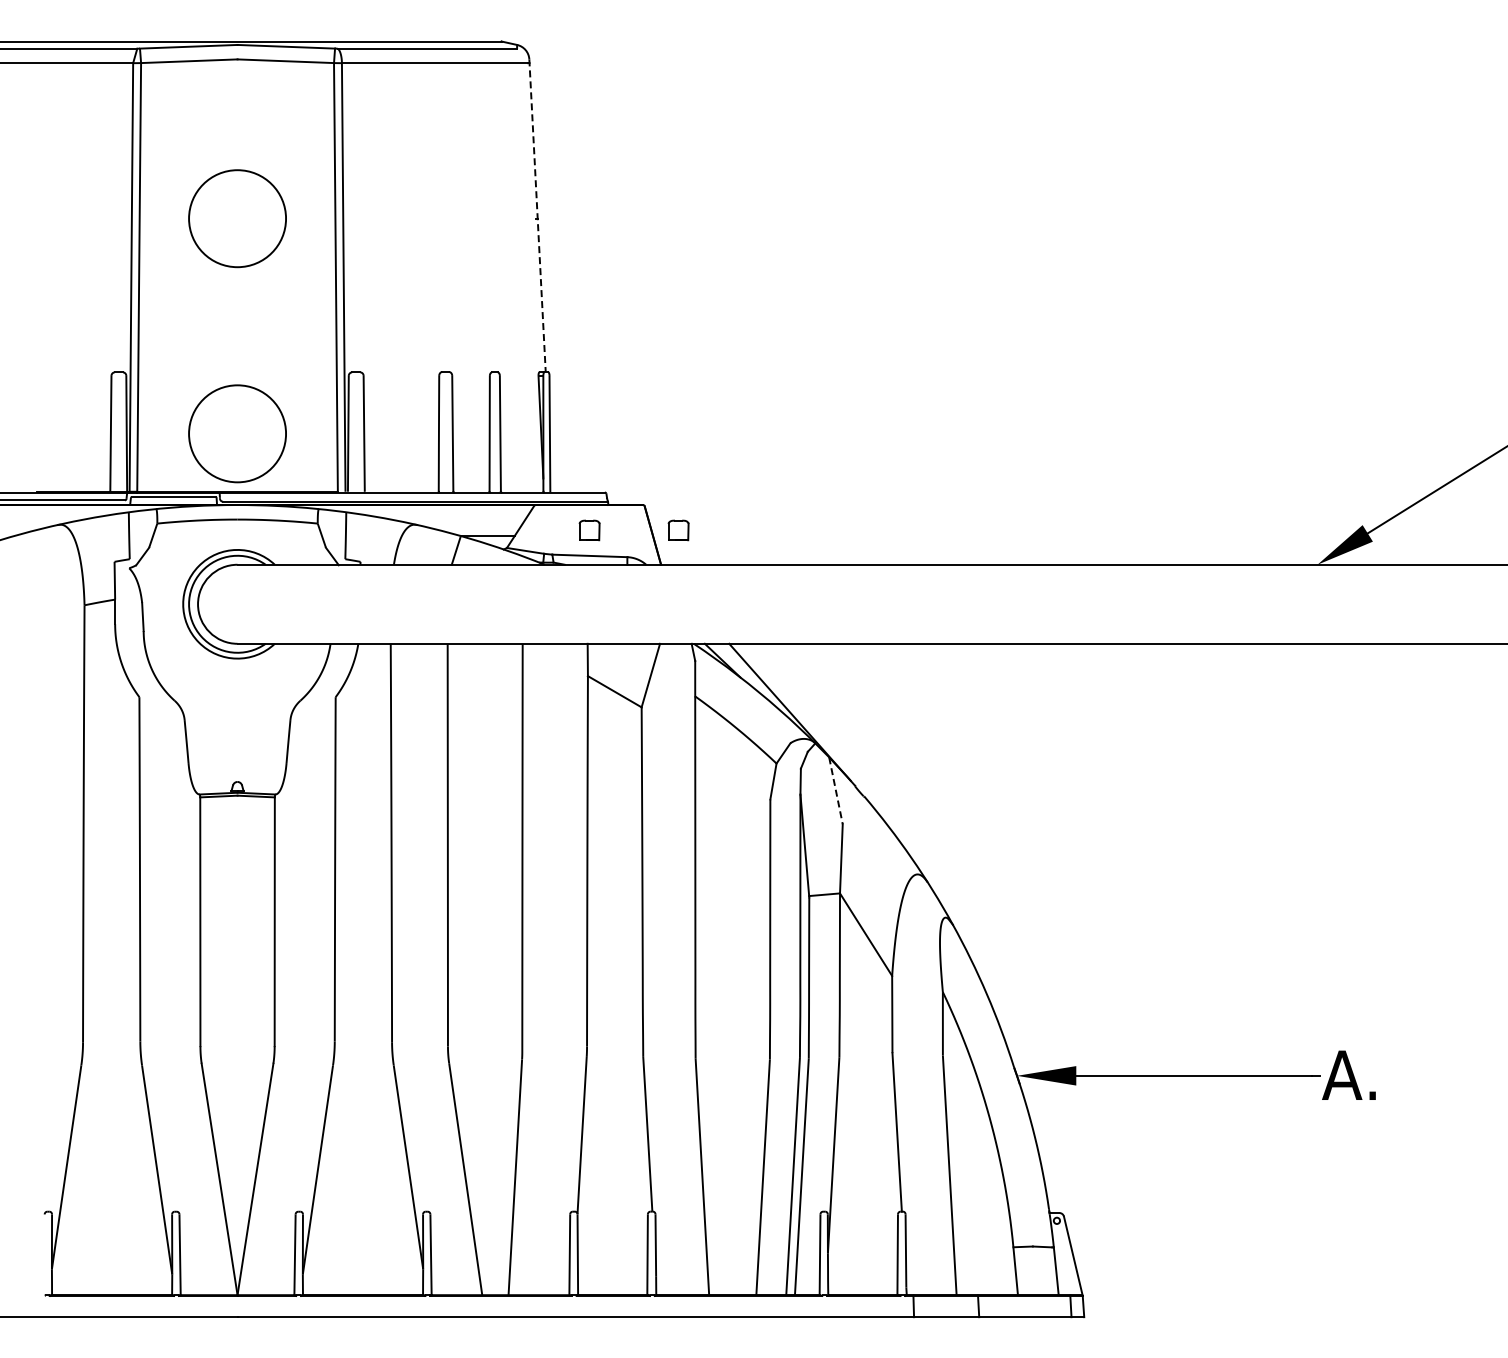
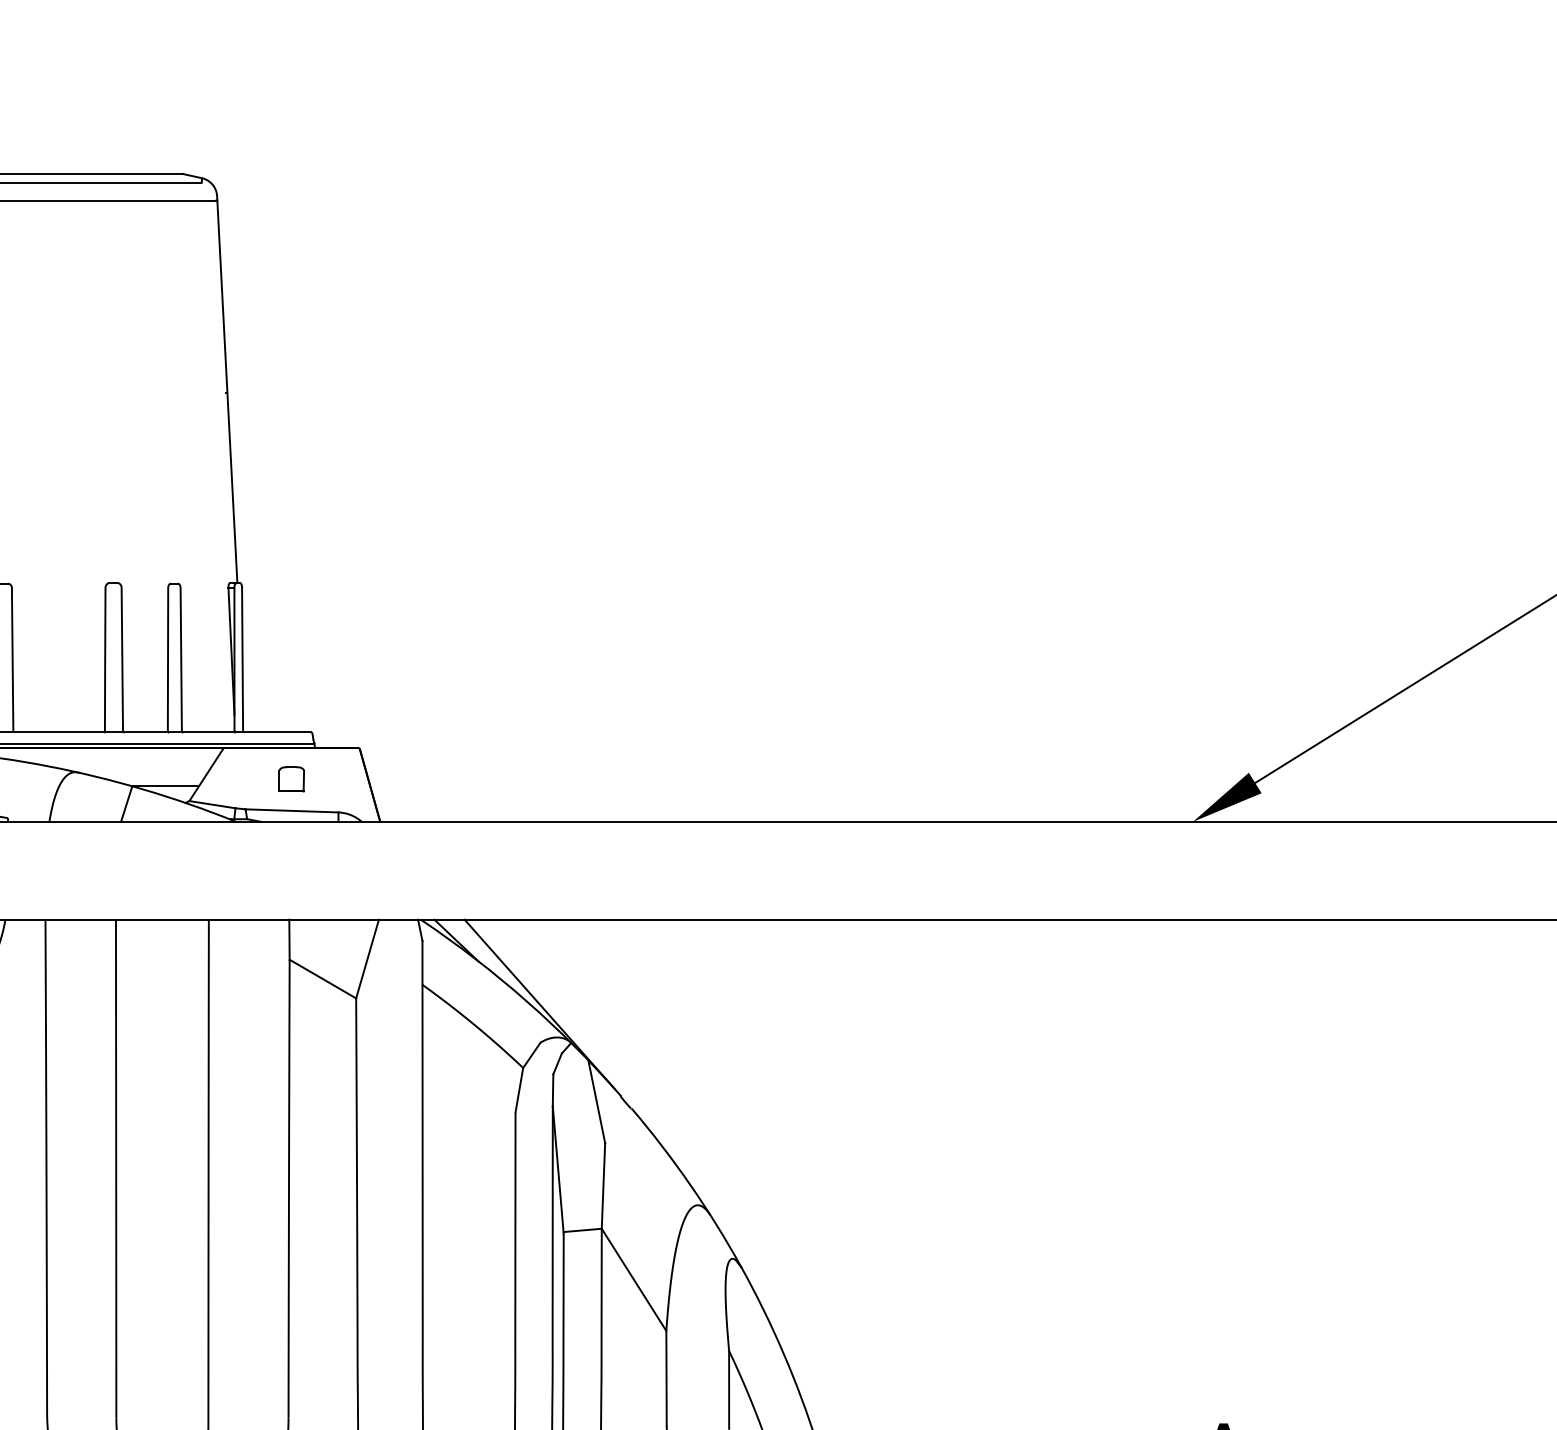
line: (537, 215) -> (227, 389), dashed -> solid
part: (678, 530) -> (401, 779), removed
line: (836, 791) -> (597, 1102), dashed -> solid

